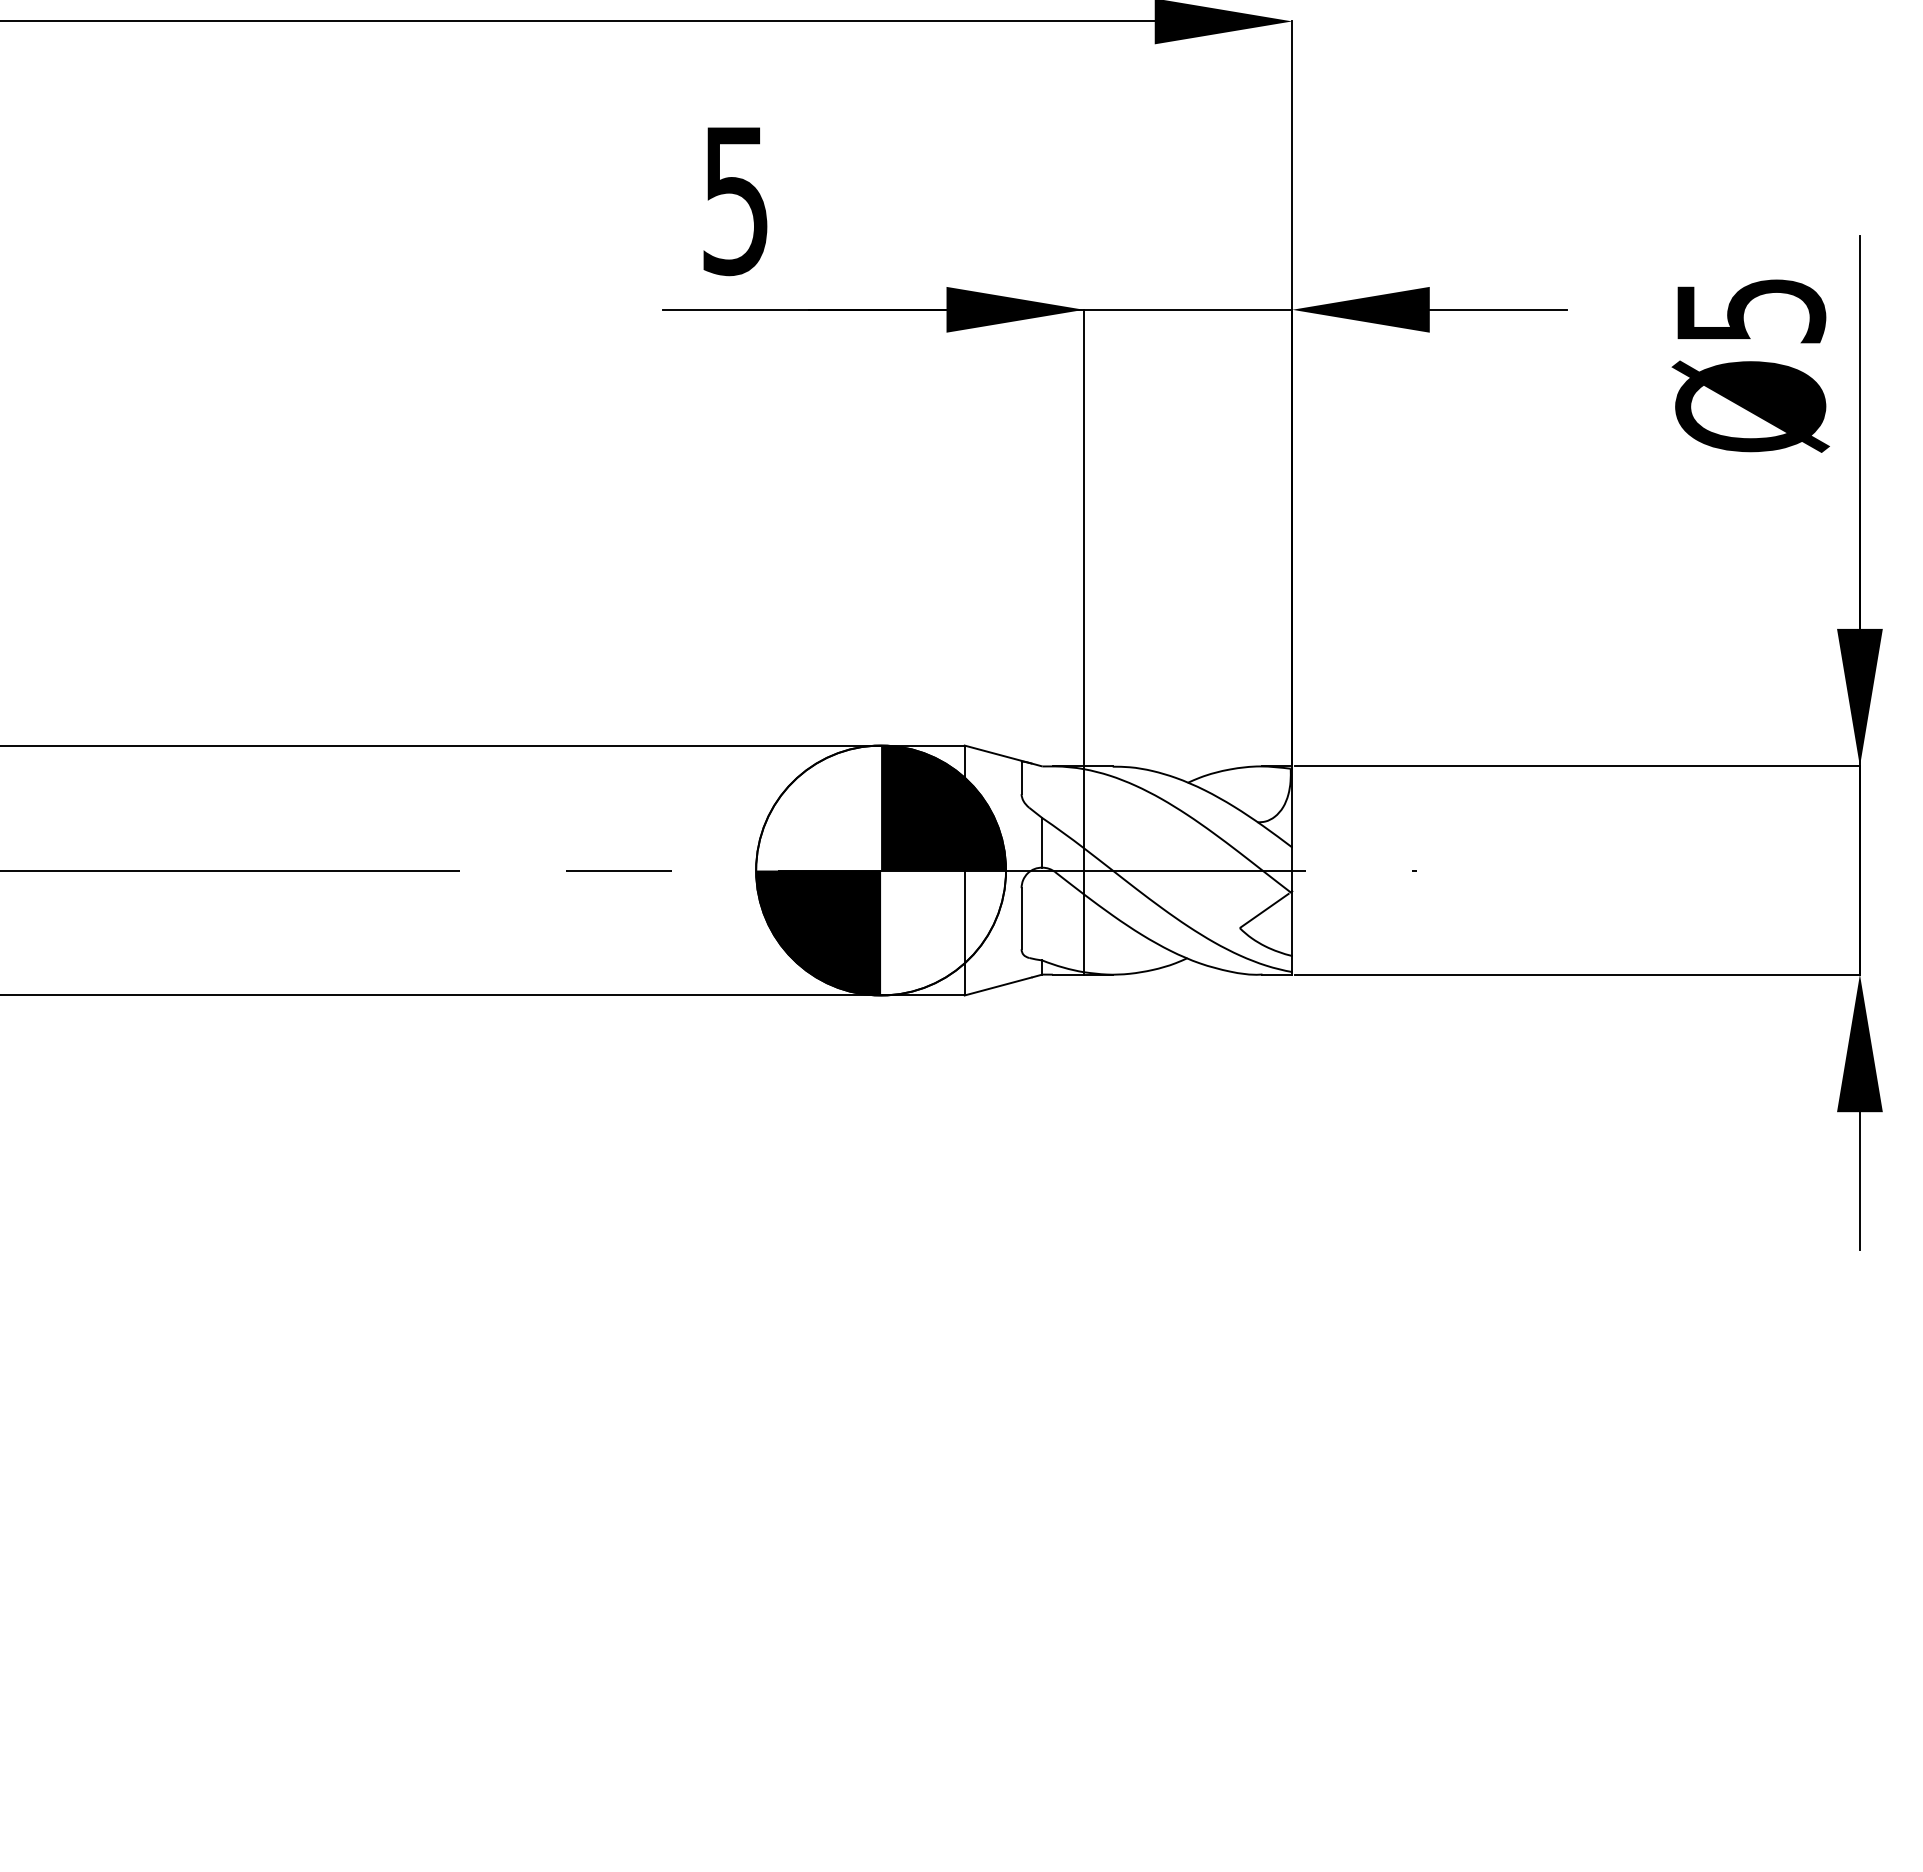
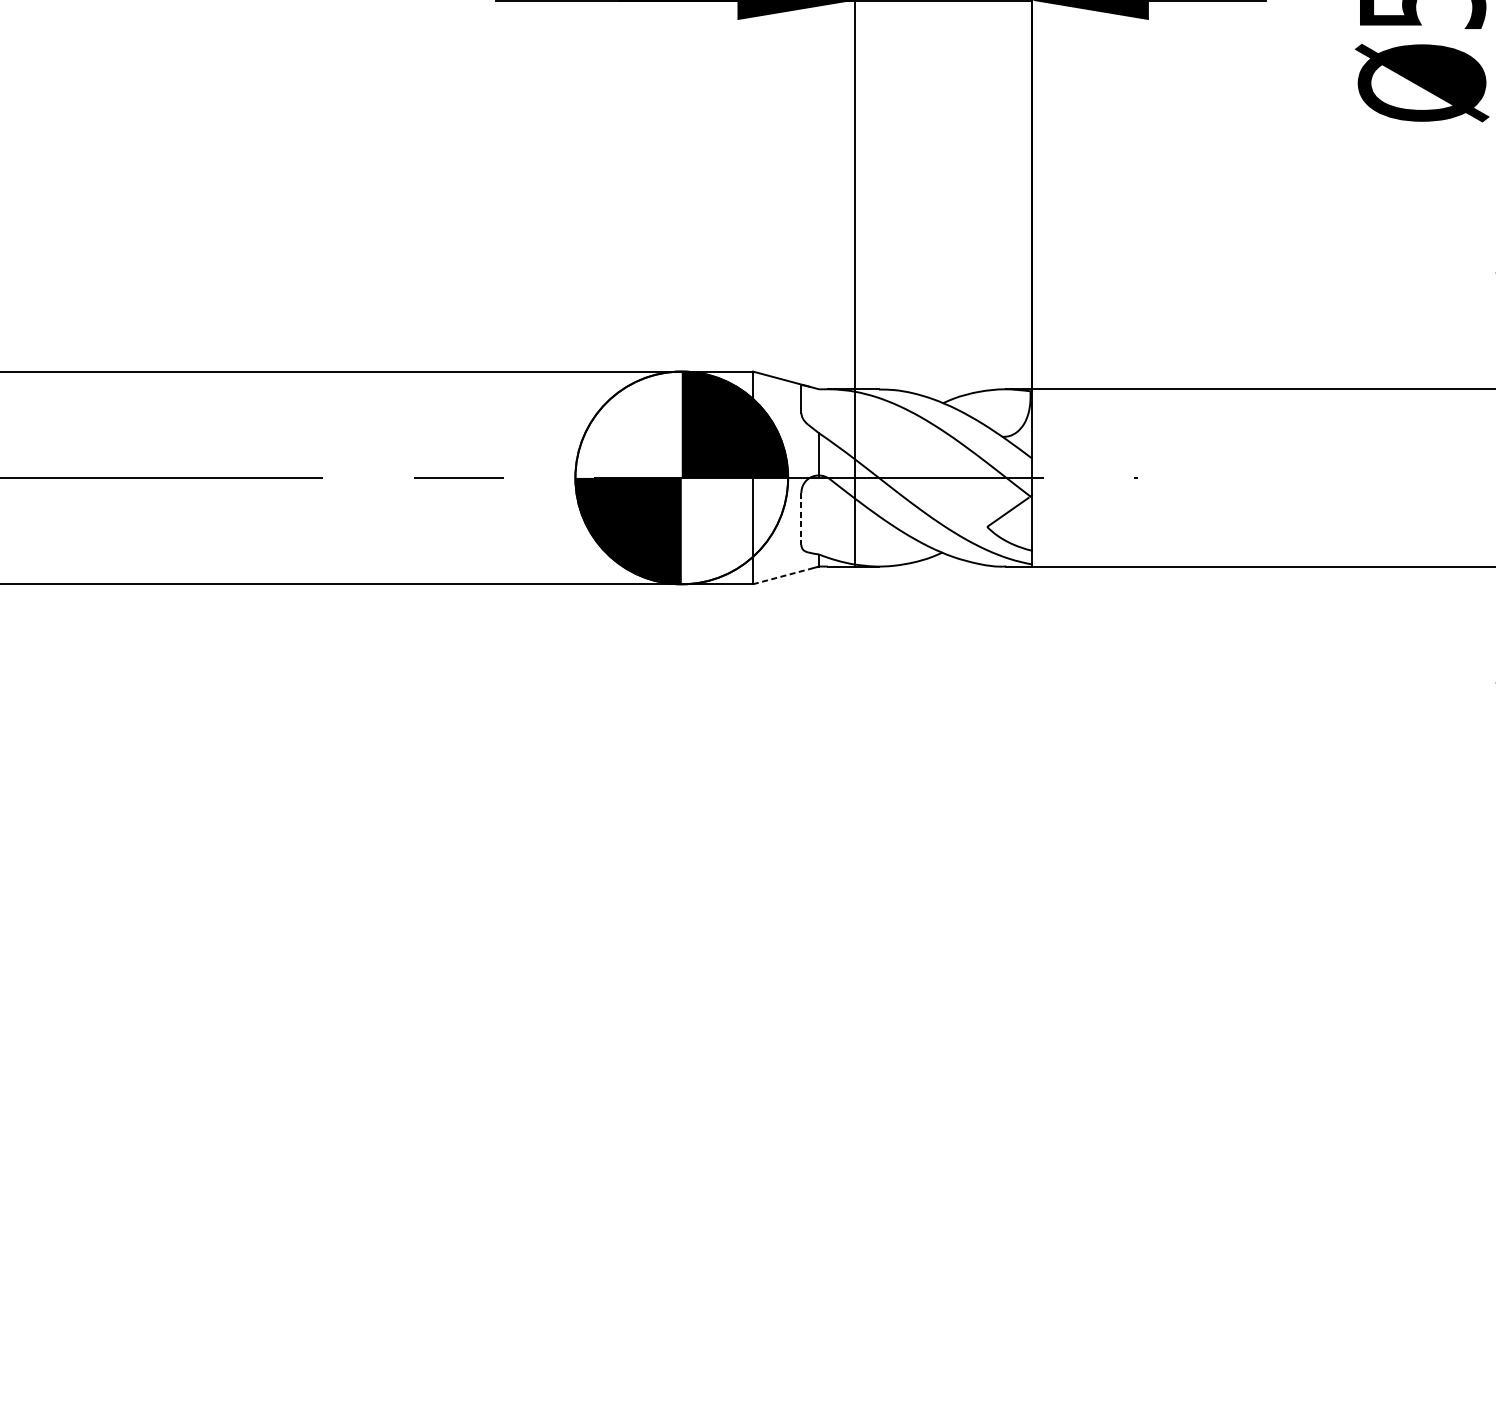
line: (1021, 918) -> (801, 518), solid -> dashed
line: (998, 986) -> (781, 576), solid -> dashed

